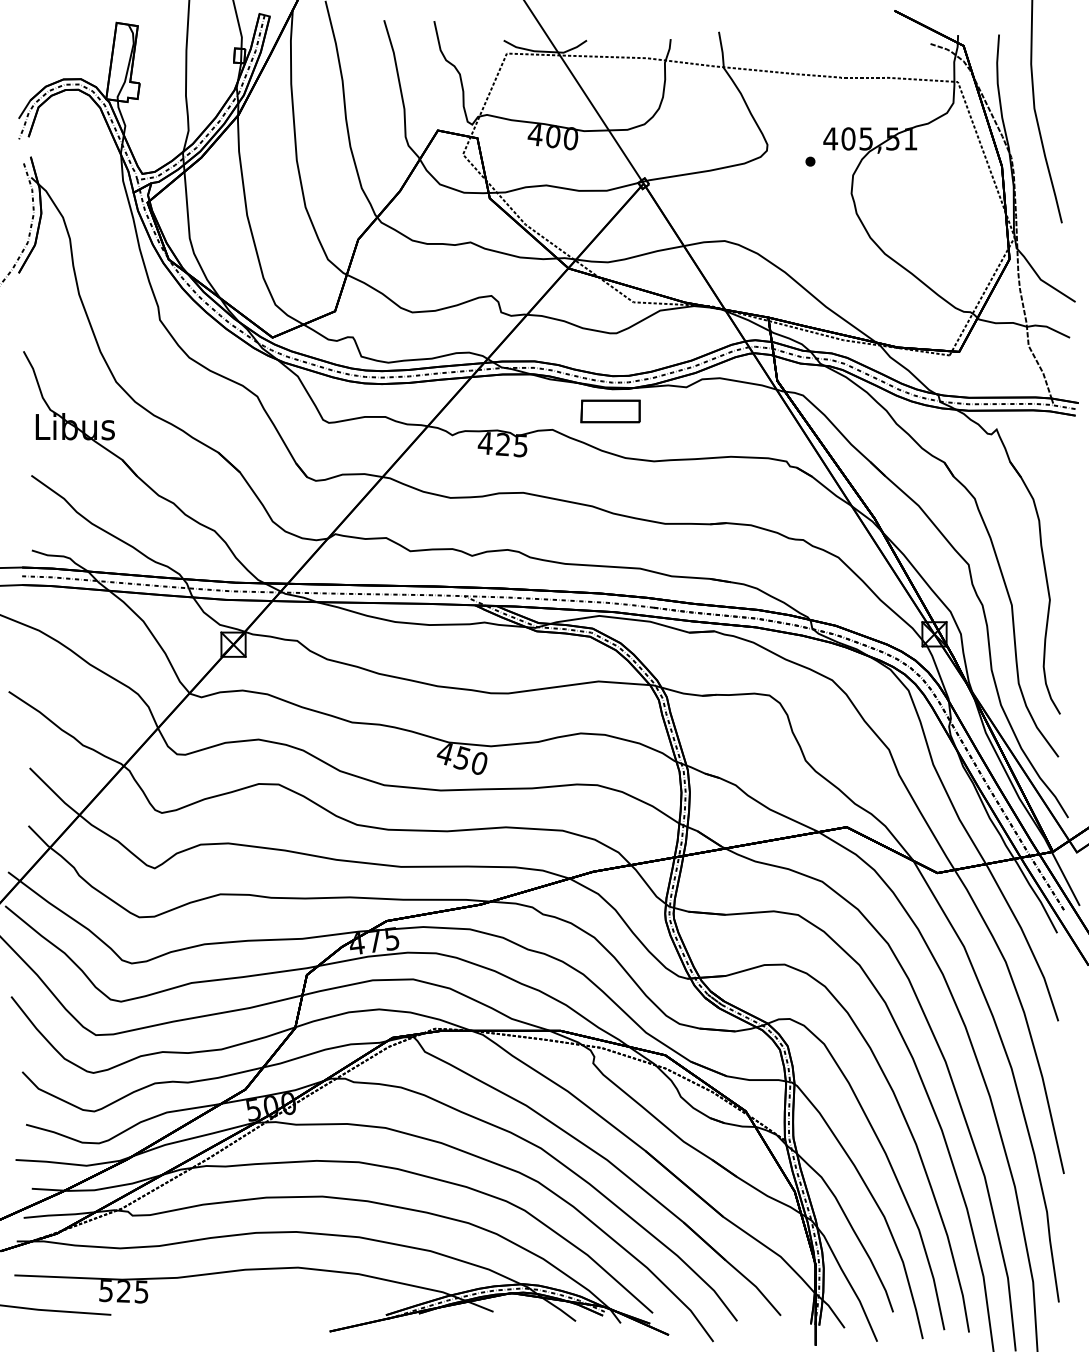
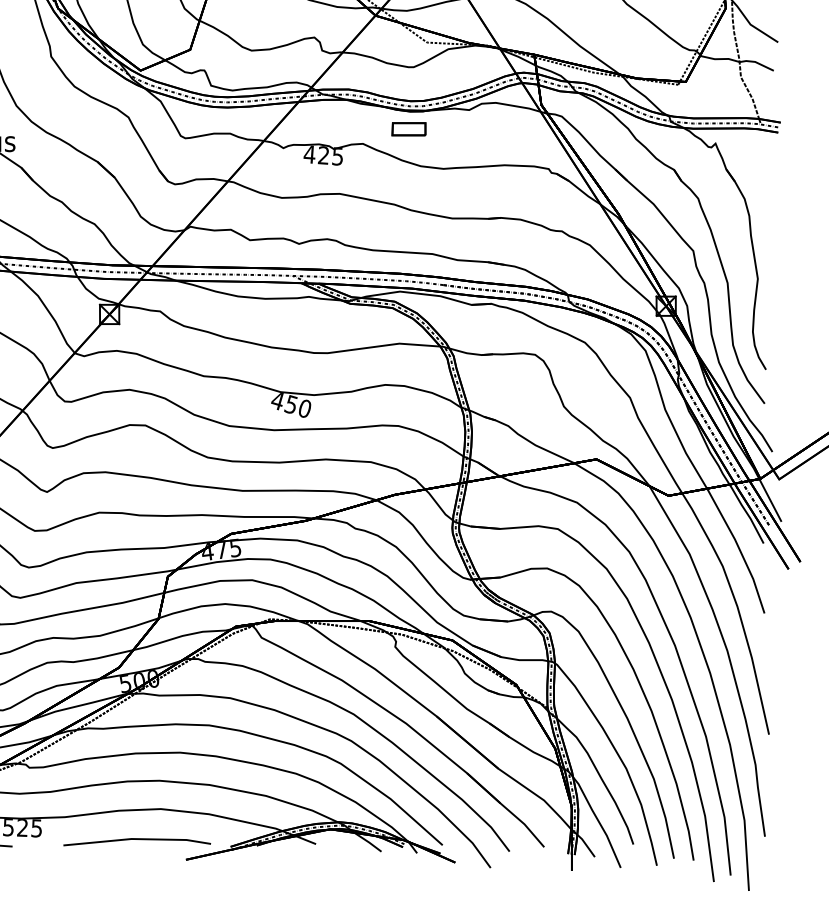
part: (610, 411) -> (408, 129), size x0.71
line: (268, 1306) -> (137, 839), added

